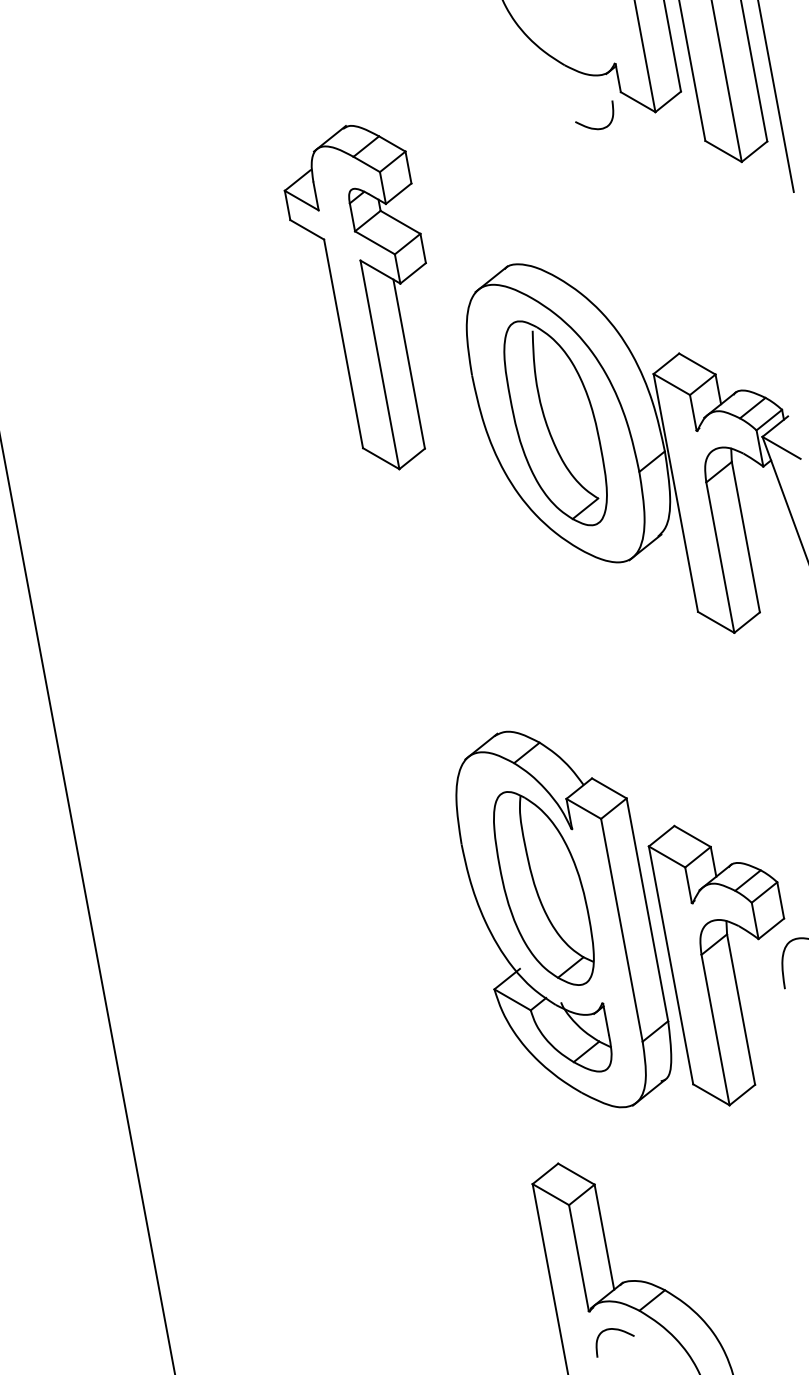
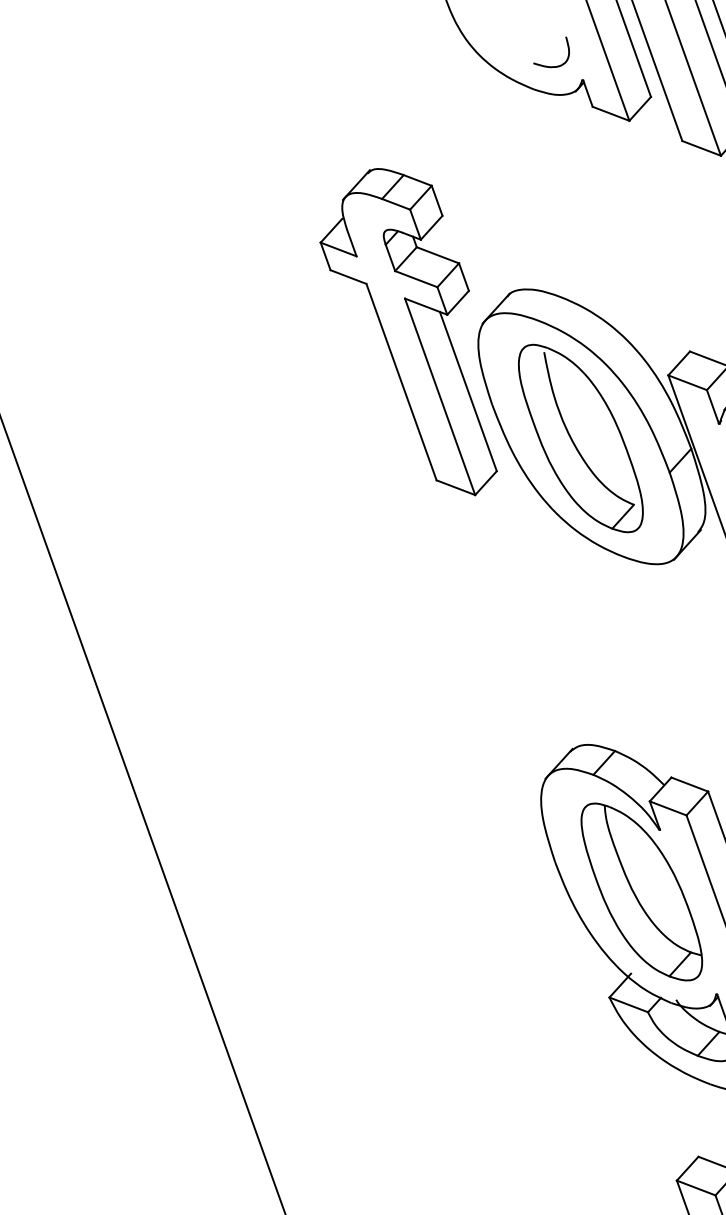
curve: (593, 127) -> (551, 65), moved
part: (354, 297) -> (404, 335), moved

